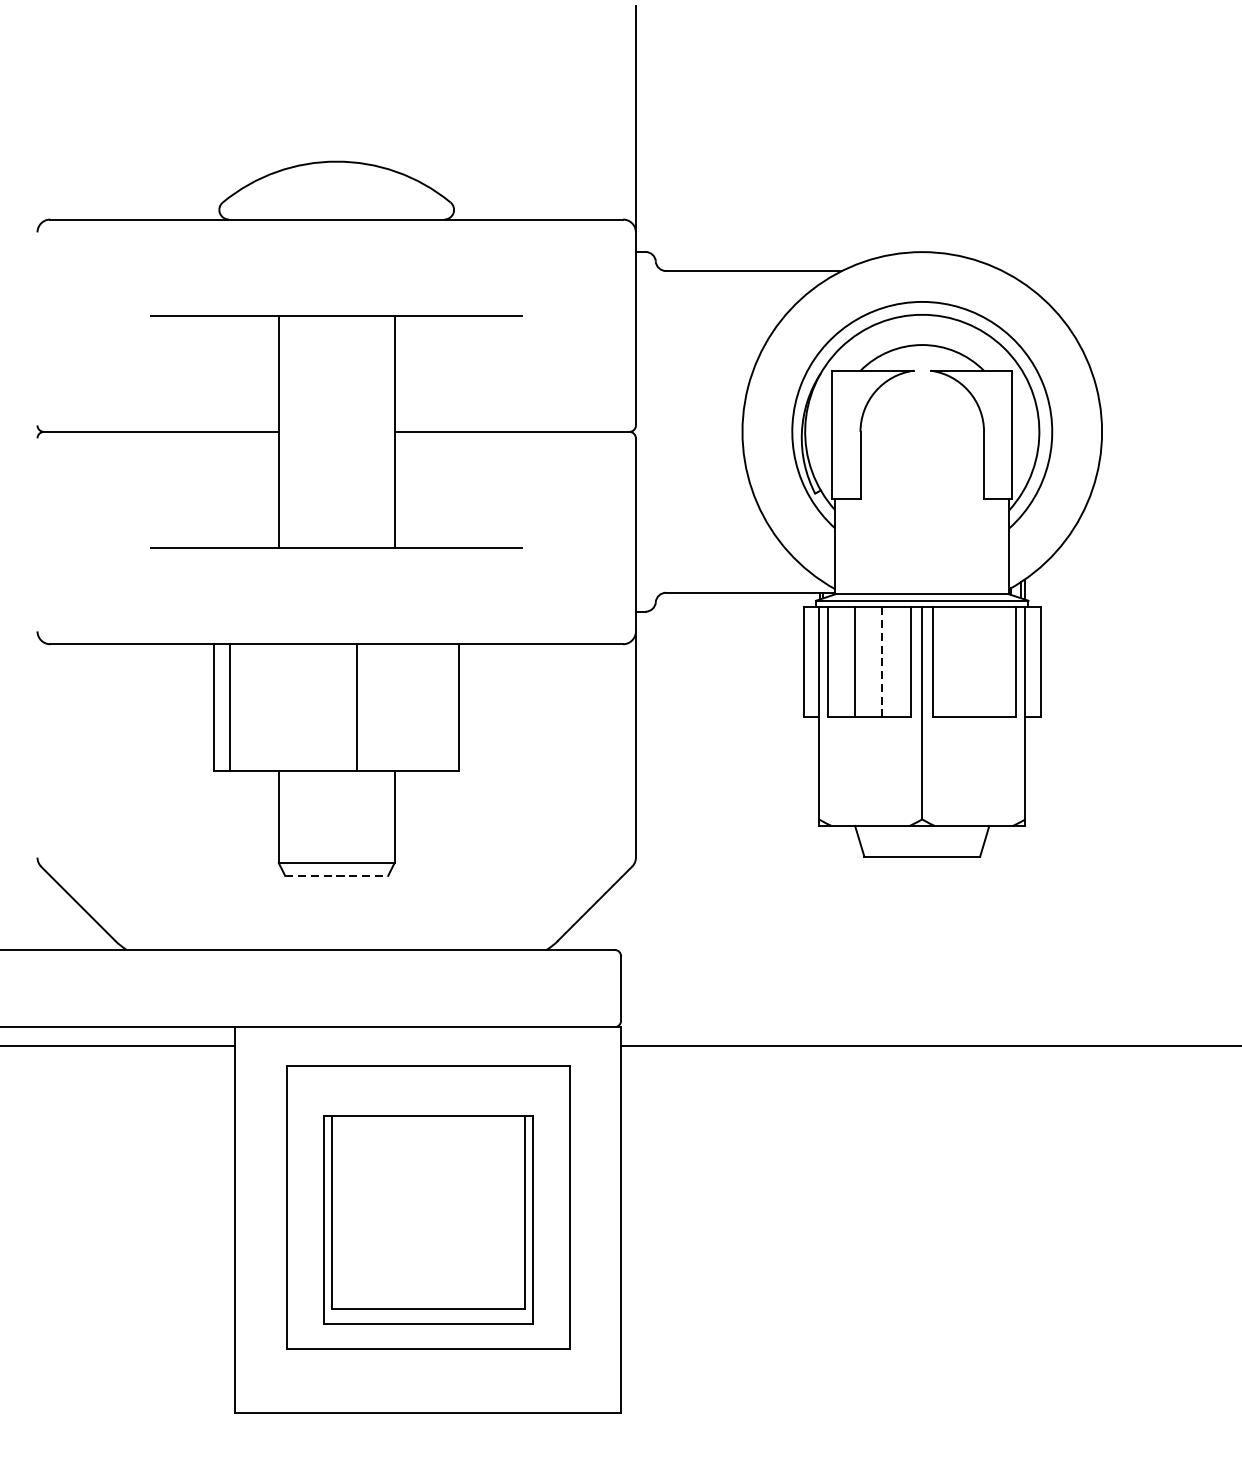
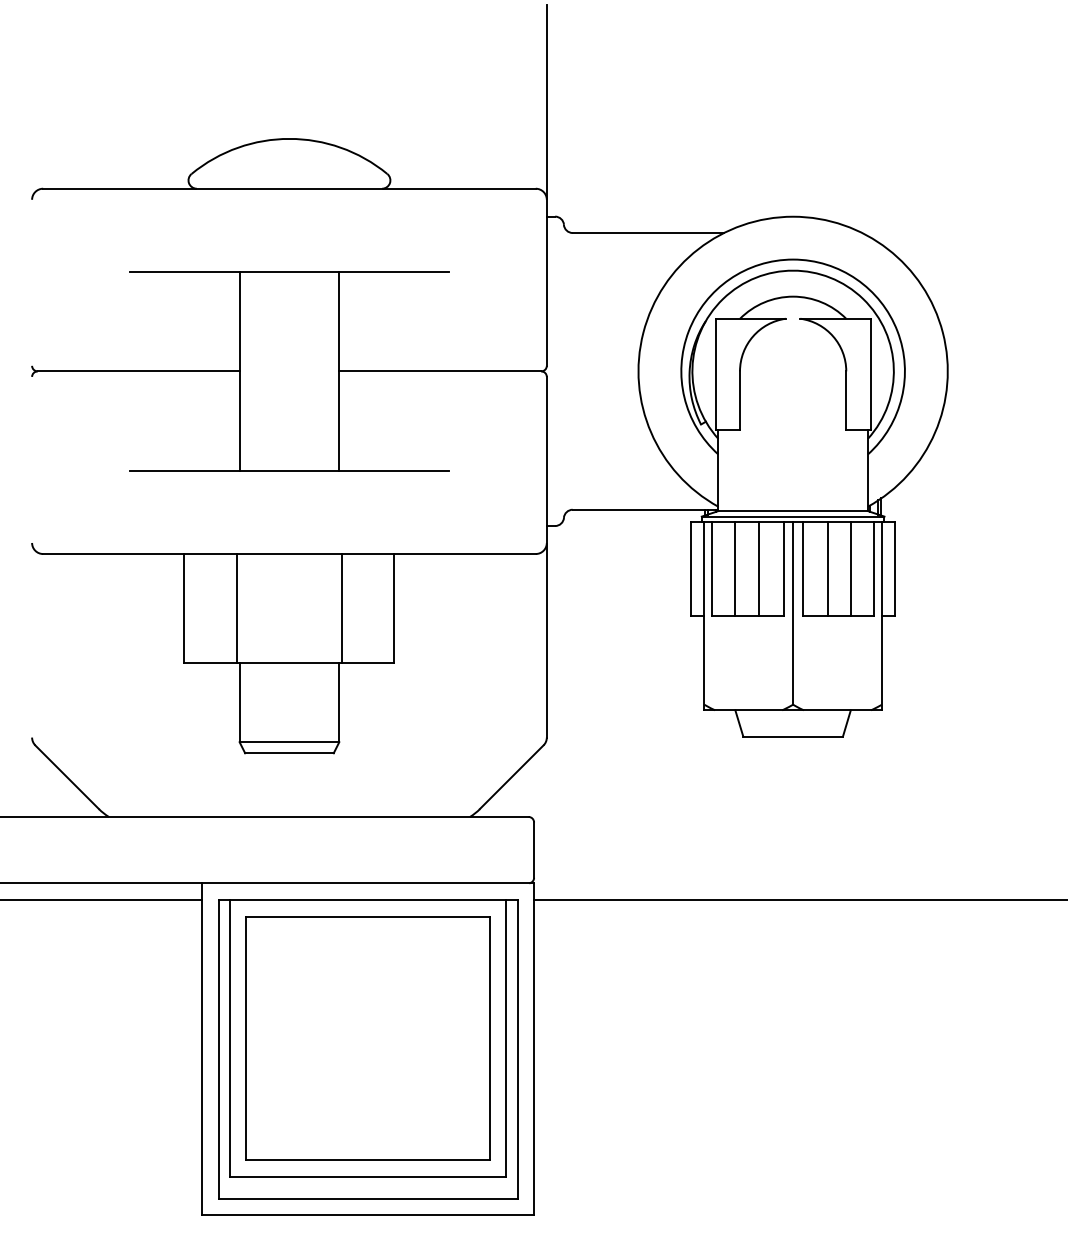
line: (882, 662) -> (758, 569), dashed -> solid
line: (962, 662) -> (827, 569), added
line: (988, 662) -> (850, 569), added
line: (229, 707) -> (236, 608), moved
line: (356, 707) -> (341, 608), moved
line: (336, 876) -> (289, 753), dashed -> solid
part: (428, 1220) -> (368, 1049), size x1.67

